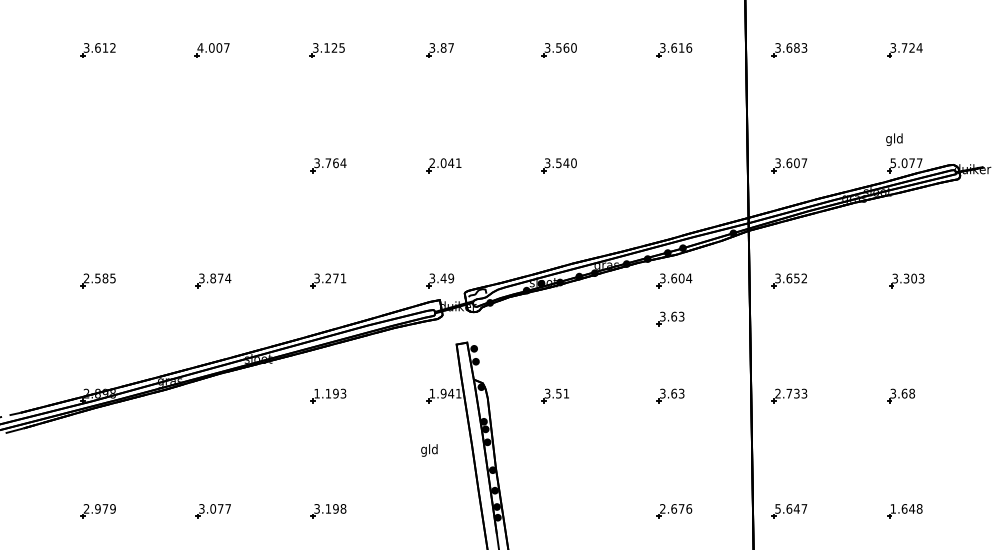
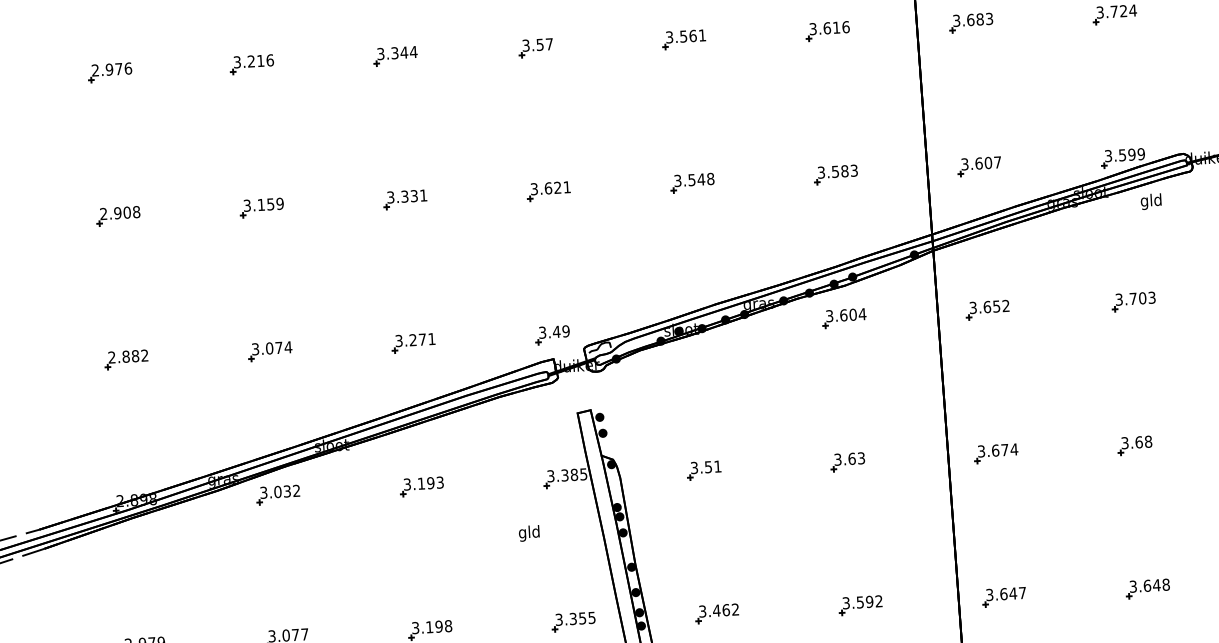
text: (99, 47) -> (111, 68), 3.612 -> 2.976
text: (213, 47) -> (253, 60), 4.007 -> 3.216
text: (334, 47) -> (404, 52), 3.125 -> 3.344
text: (443, 47) -> (539, 44), 3.87 -> 3.57
text: (573, 47) -> (701, 34), 3.560 -> 3.561
text: (894, 139) -> (1151, 201), moved
text: (573, 162) -> (710, 178), 3.540 -> 3.548
text: (335, 163) -> (413, 196), 3.764 -> 3.331
text: (441, 163) -> (545, 188), 2.041 -> 3.621
text: (906, 163) -> (1124, 155), 5.077 -> 3.599
part: (97, 165) -> (117, 216), added
part: (213, 165) -> (261, 207), added
part: (673, 165) -> (834, 174), added
text: (105, 278) -> (135, 356), 2.585 -> 2.882
text: (213, 278) -> (270, 348), 3.874 -> 3.074
text: (906, 278) -> (1133, 298), 3.303 -> 3.703
part: (670, 318) -> (842, 365), removed
text: (316, 393) -> (406, 484), 1.193 -> 3.193
text: (445, 393) -> (567, 475), 1.941 -> 3.385
text: (791, 393) -> (998, 450), 2.733 -> 3.674
part: (212, 395) -> (277, 494), added
text: (429, 450) -> (529, 533), moved
text: (676, 508) -> (863, 601), 2.676 -> 3.592
text: (777, 508) -> (989, 594), 5.647 -> 3.647
text: (893, 508) -> (1133, 586), 1.648 -> 3.648
part: (443, 511) -> (573, 622), added
part: (558, 511) -> (716, 613), added

